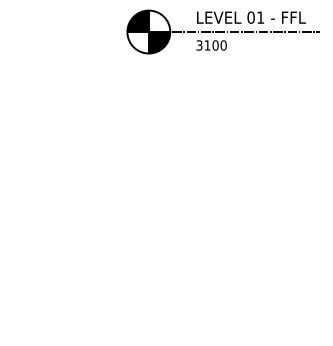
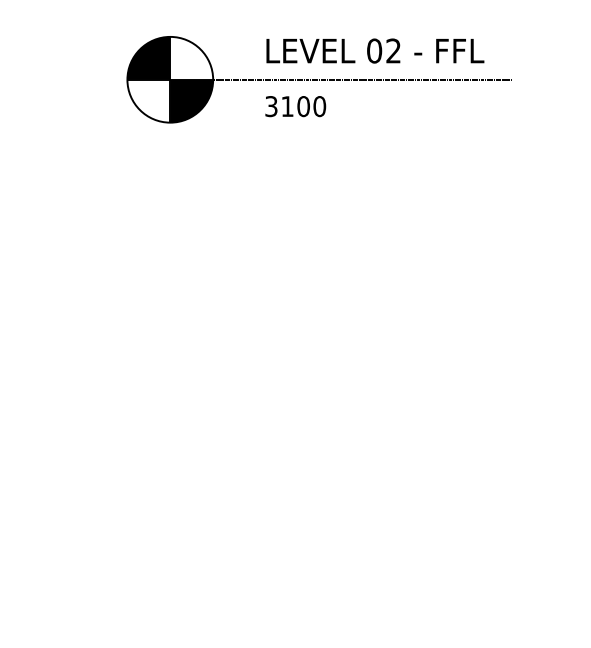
text: (260, 17) -> (393, 50), 01 -> 02

